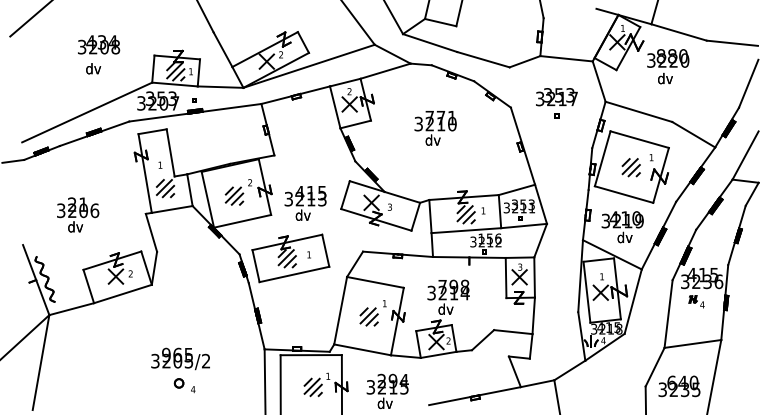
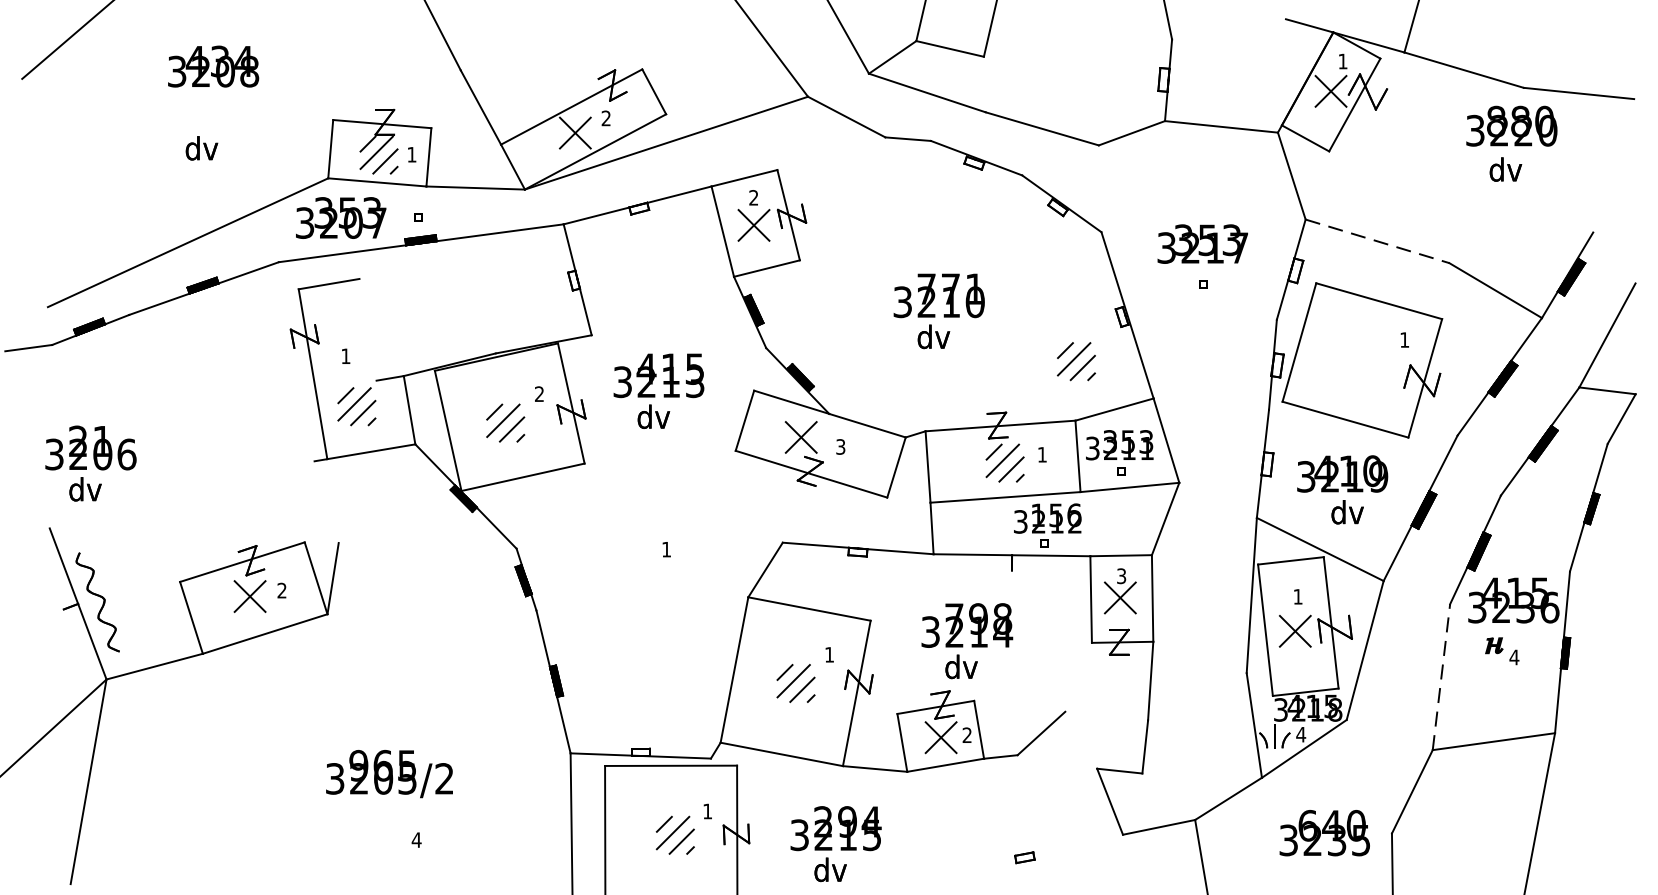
text: (99, 44) -> (214, 65), moved
text: (668, 66) -> (1512, 143), moved
line: (385, 70) -> (831, 152), removed
line: (748, 83) -> (1613, 180), removed
part: (556, 103) -> (1201, 257), moved
line: (638, 111) -> (1376, 240), solid -> dashed
text: (435, 128) -> (938, 311), moved
line: (170, 152) -> (367, 328), removed
part: (630, 167) -> (1074, 361), moved
text: (305, 203) -> (658, 391), moved
text: (78, 214) -> (91, 462), moved
line: (151, 232) -> (326, 501), removed
part: (290, 258) -> (626, 557), removed
line: (668, 313) -> (1441, 676), solid -> dashed
line: (513, 332) -> (1107, 716), removed
part: (178, 383) -> (384, 826), removed
text: (679, 386) -> (1324, 833), moved
line: (474, 396) -> (1023, 854), removed

